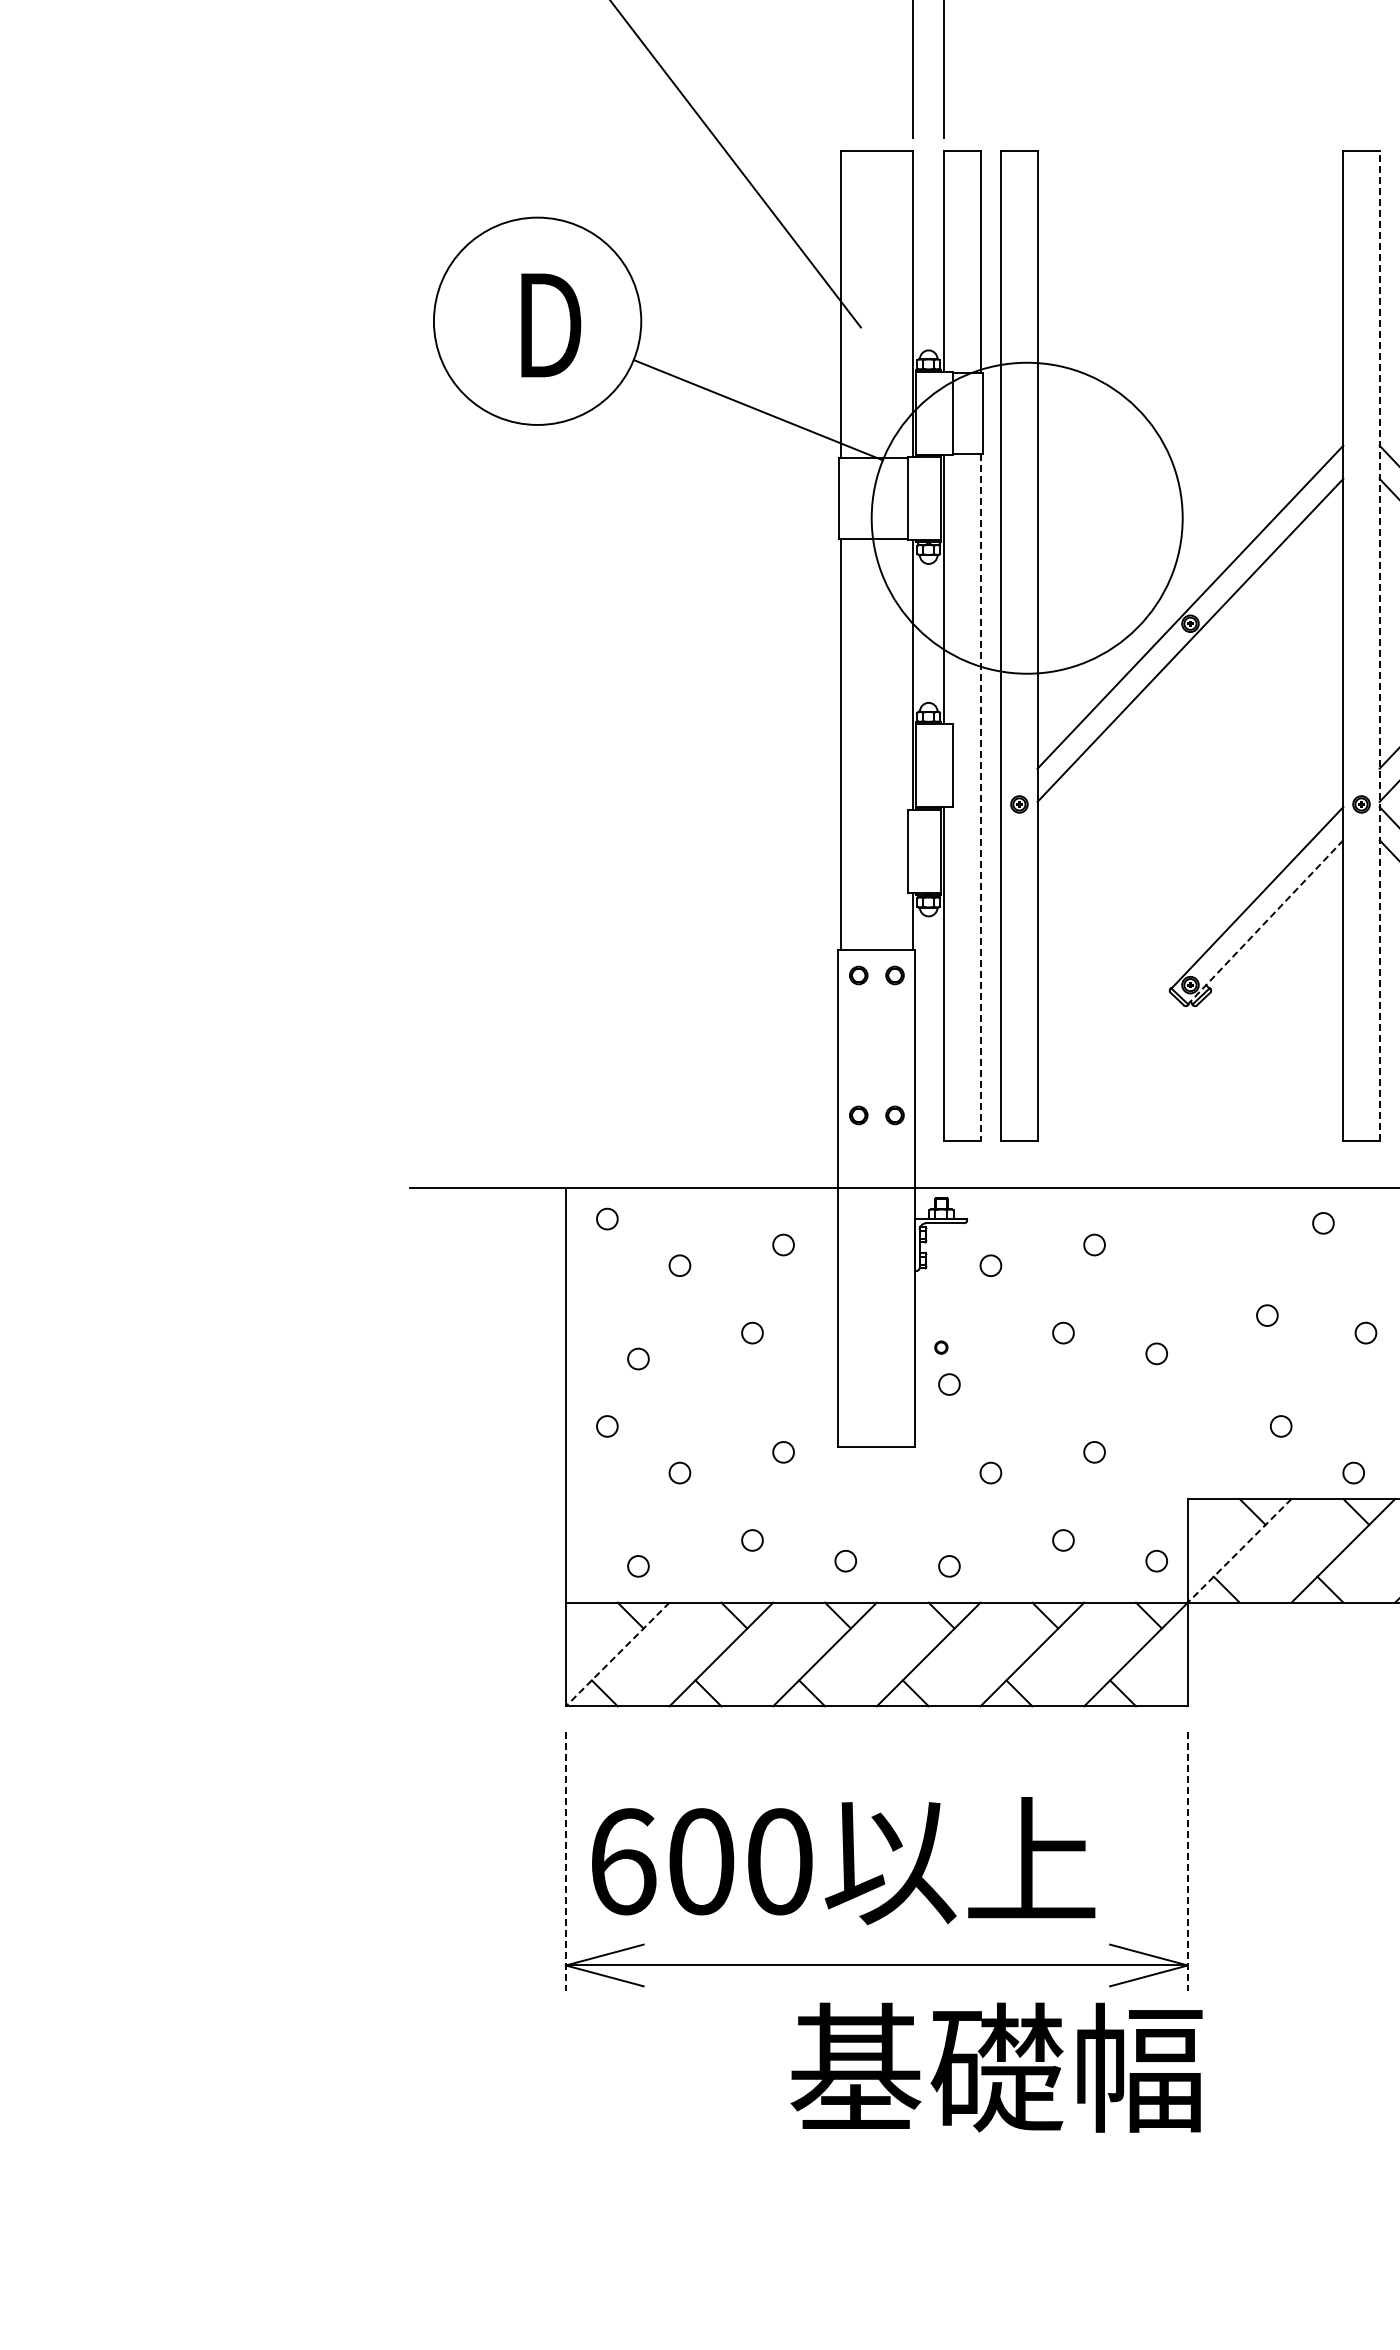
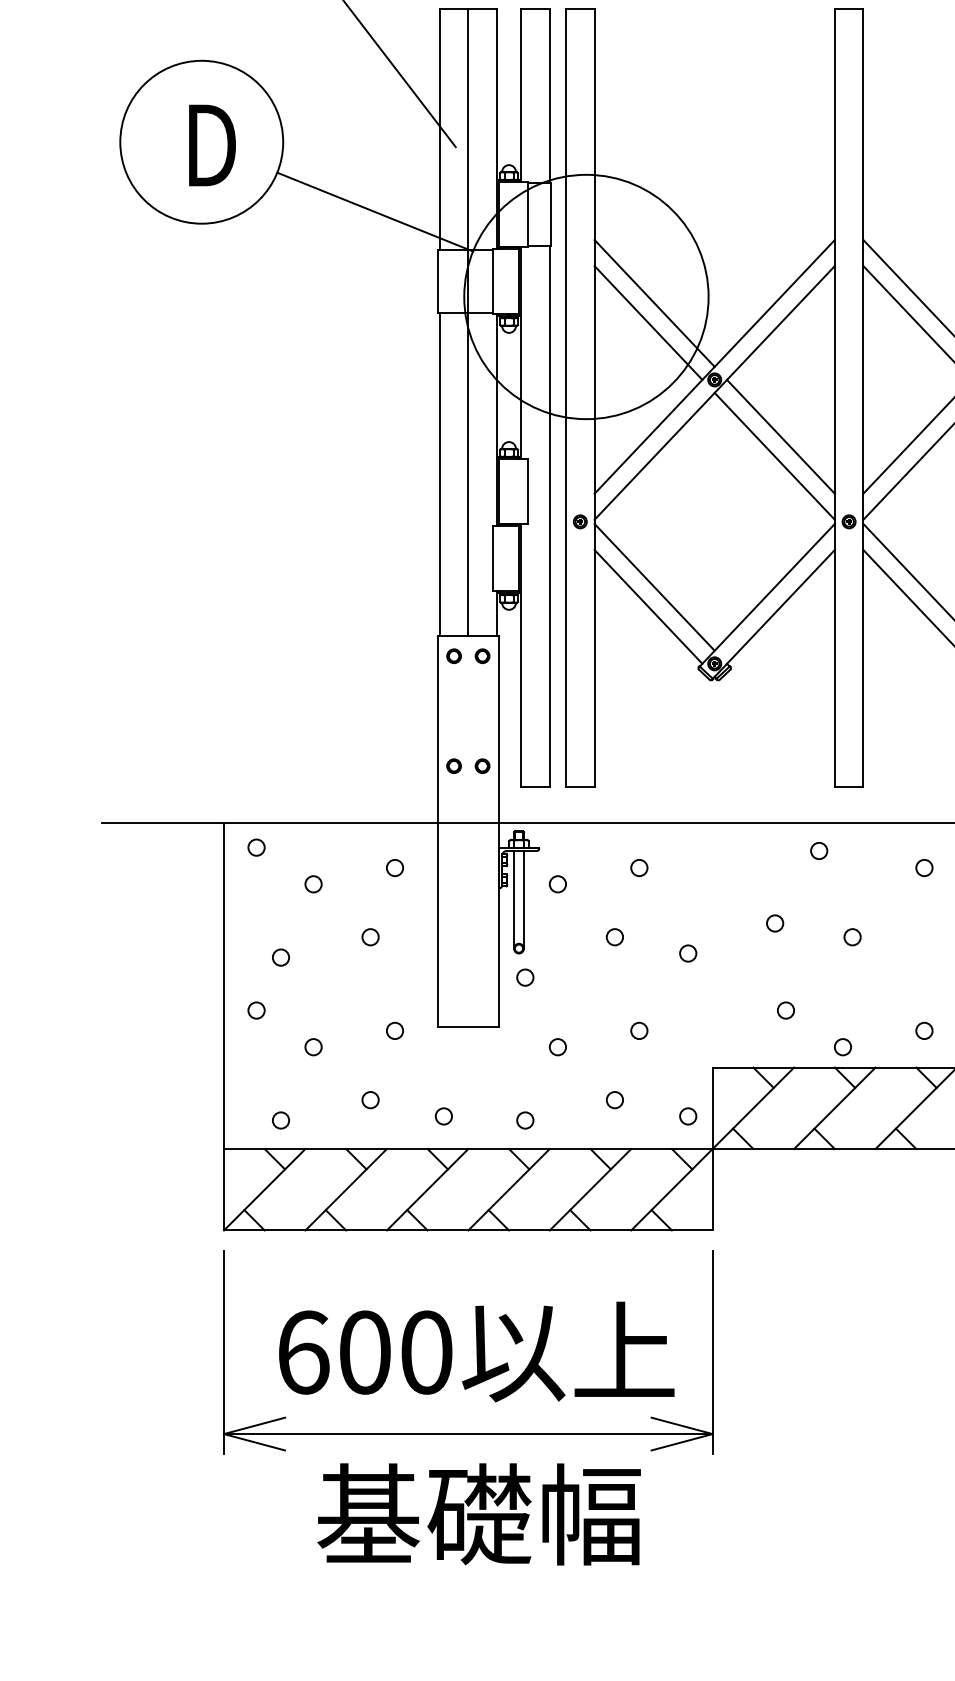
line: (1113, 526) -> (654, 303), added
line: (876, 550) -> (468, 322), added
line: (1105, 550) -> (647, 322), added
line: (1379, 646) -> (863, 397), dashed -> solid
line: (1274, 695) -> (780, 436), added
line: (1266, 720) -> (774, 455), added
line: (980, 797) -> (549, 516), dashed -> solid
line: (1113, 887) -> (654, 587), added
line: (1105, 912) -> (647, 606), added
line: (1265, 922) -> (773, 614), dashed -> solid
line: (935, 1285) -> (514, 899), added
line: (947, 1285) -> (523, 899), added
line: (1239, 1551) -> (753, 1108), dashed -> solid
line: (617, 1654) -> (264, 1189), dashed -> solid
line: (565, 1861) -> (223, 1352), dashed -> solid
text: (843, 1861) -> (476, 1352), moved
line: (1187, 1861) -> (712, 1352), dashed -> solid
text: (996, 2067) -> (479, 1514), moved

